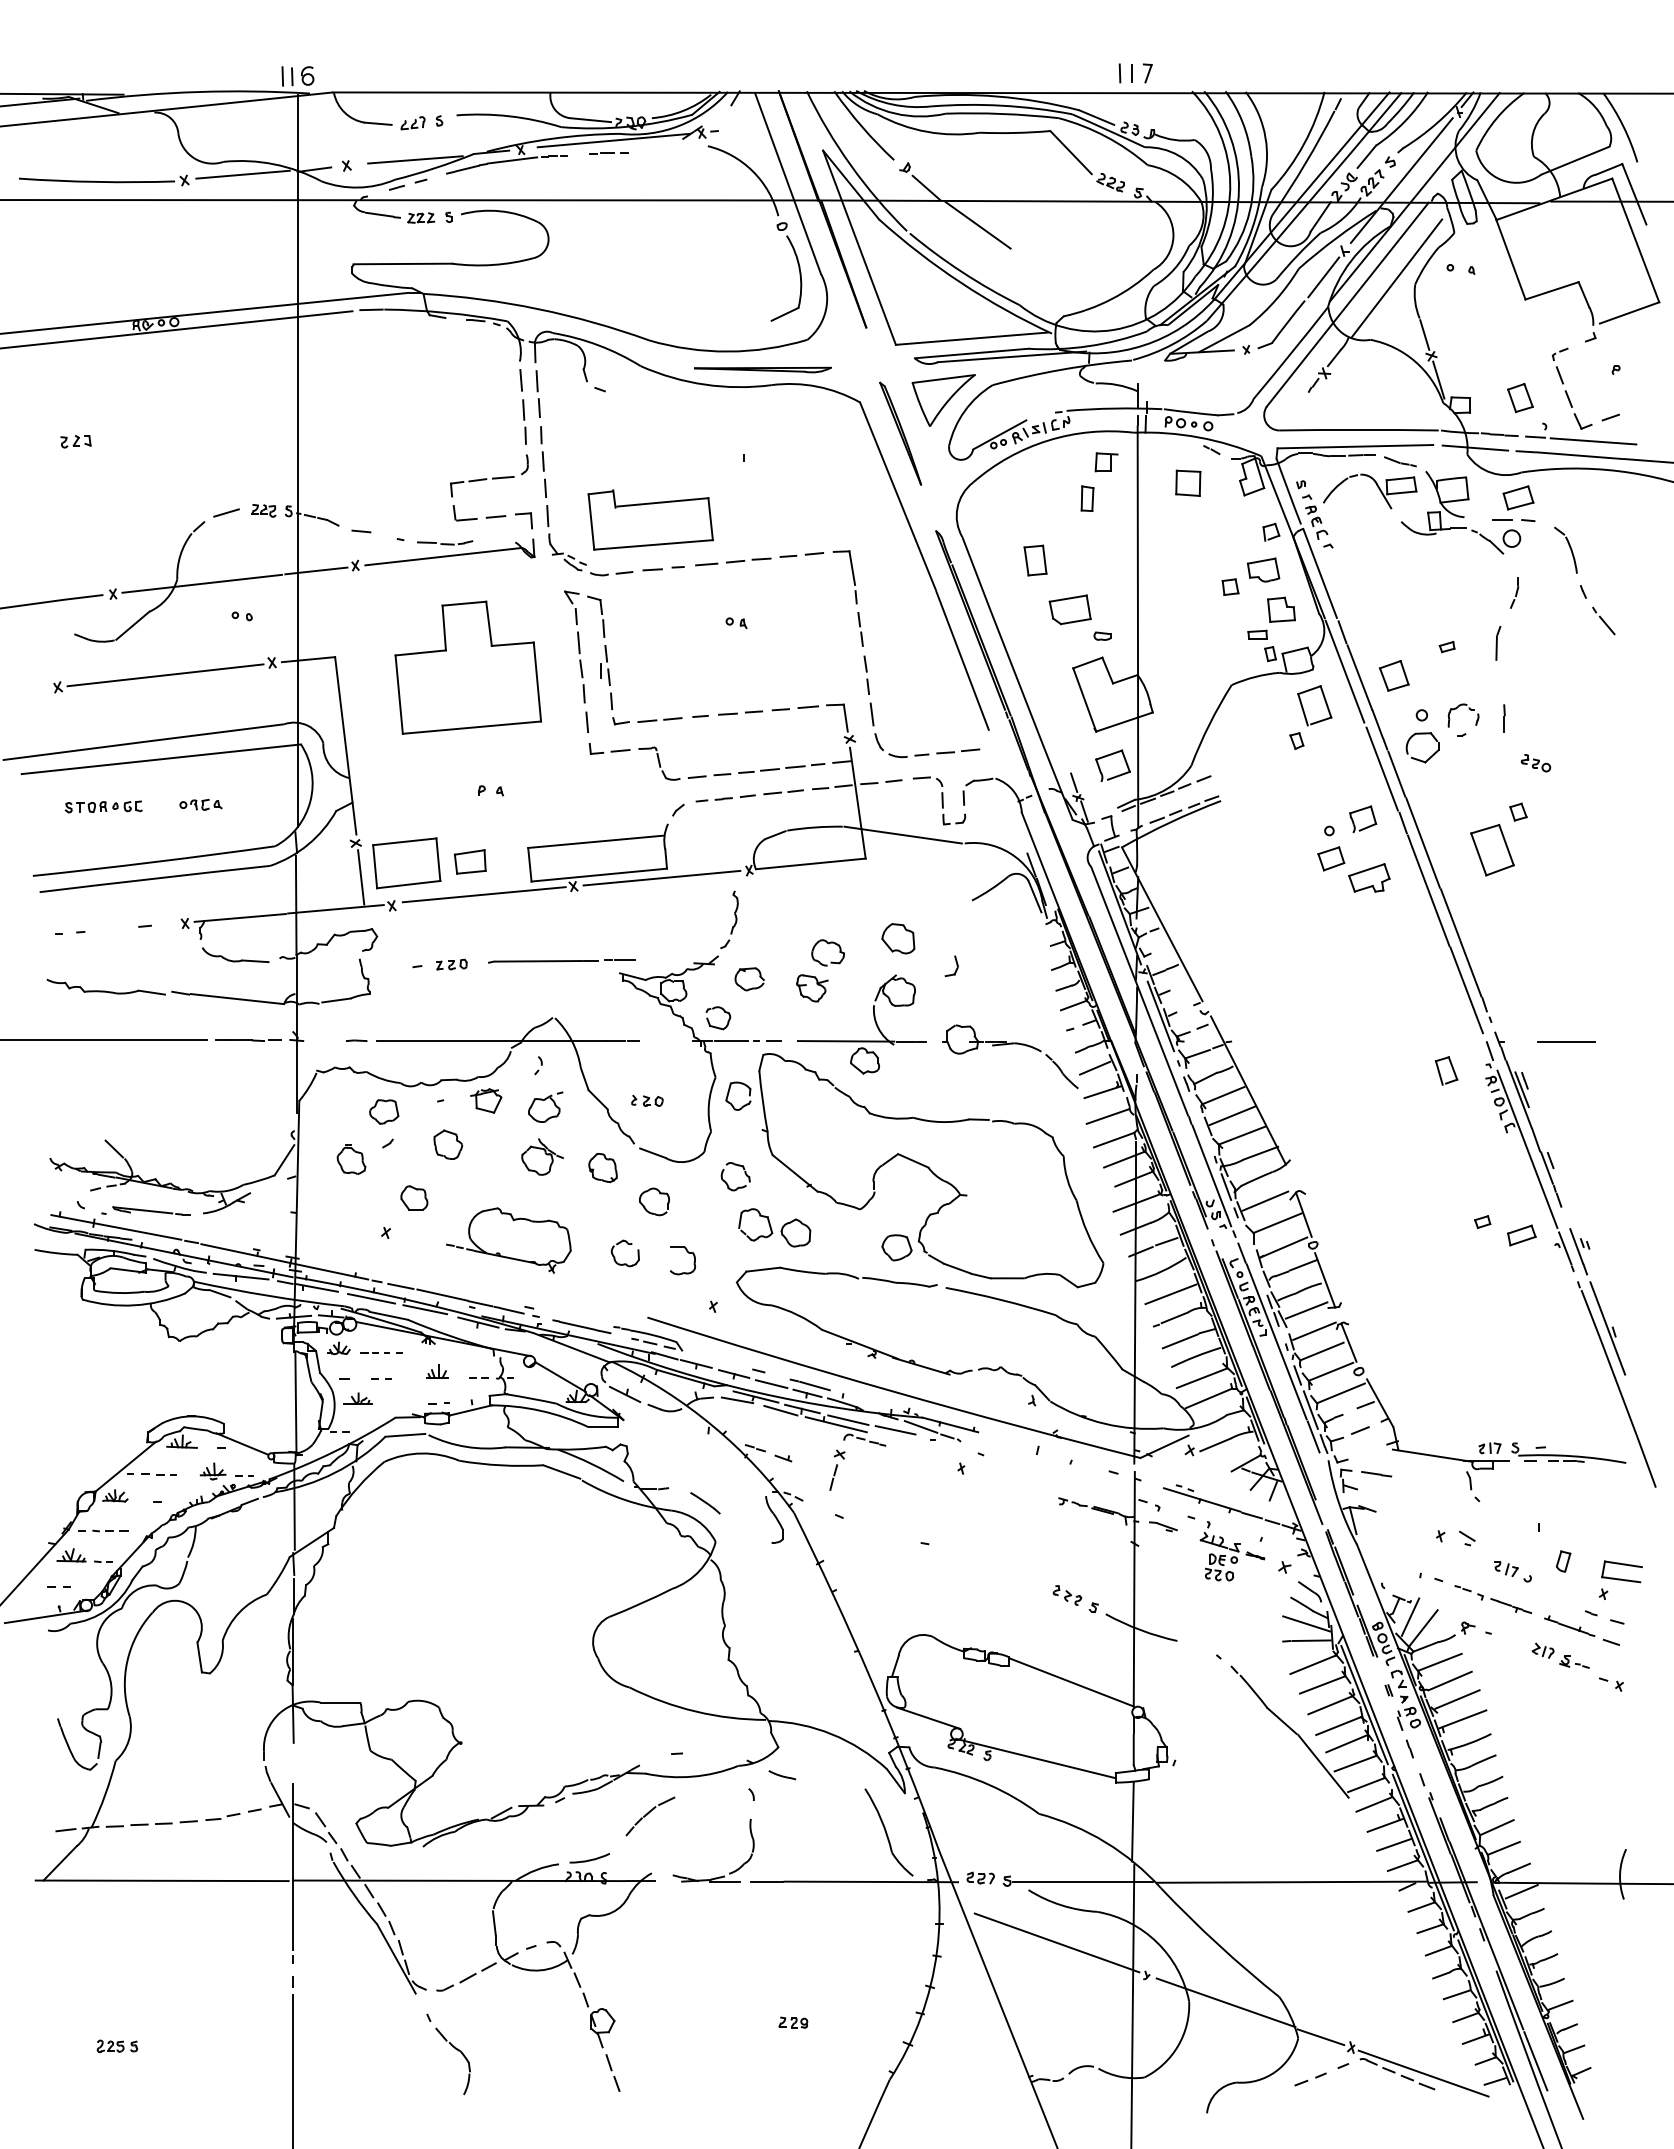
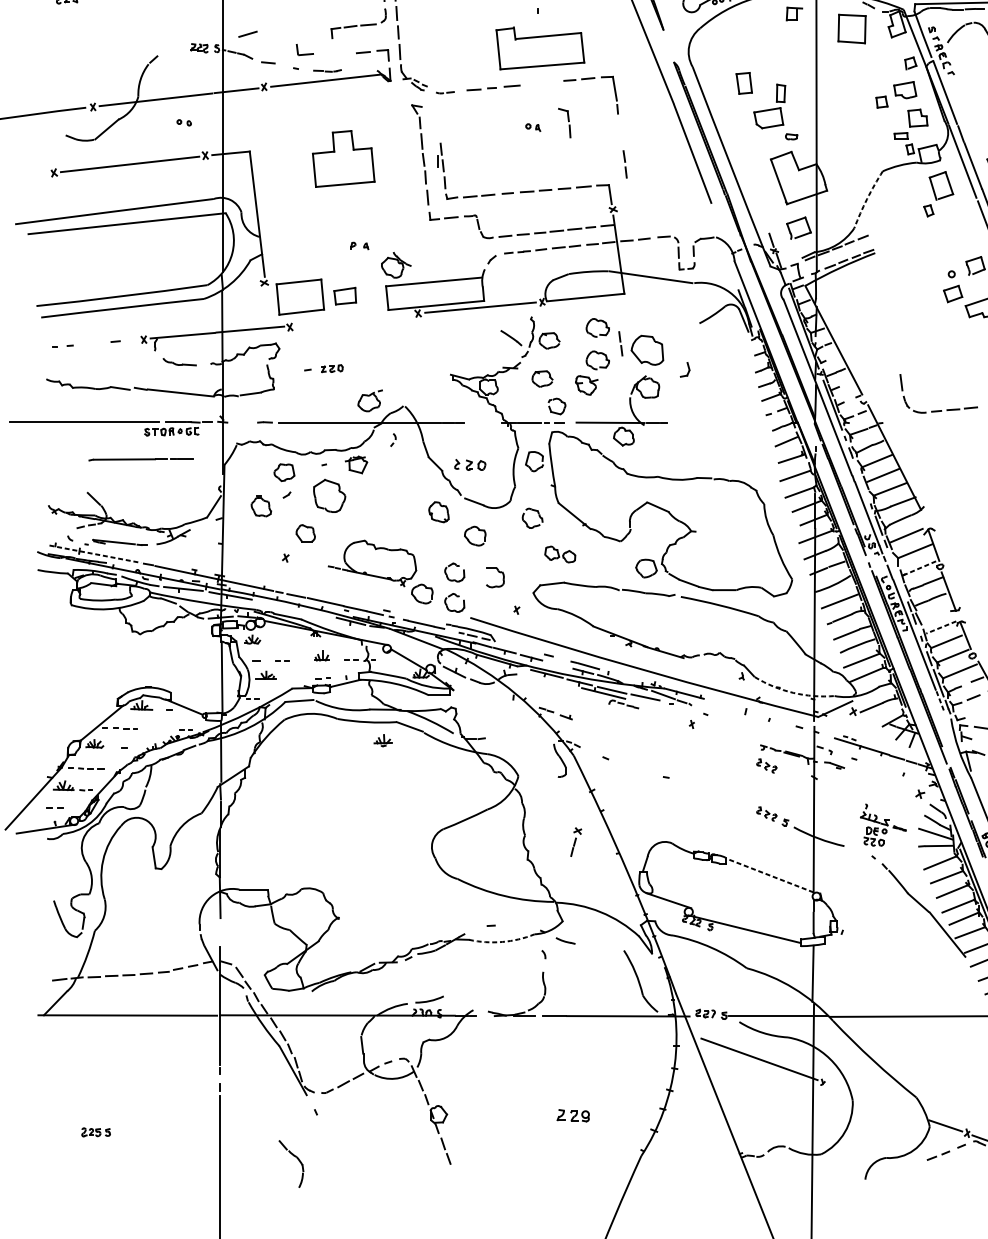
part: (1188, 482) -> (852, 28), size x1.6
part: (1087, 498) -> (780, 93), moved
line: (226, 512) -> (247, 33), moved
part: (464, 513) -> (304, 50), moved
part: (650, 519) -> (540, 48), moved
part: (445, 542) -> (327, 70), size x0.7
line: (745, 560) -> (539, 83), removed
part: (611, 573) -> (444, 92), size x0.6
part: (596, 616) -> (564, 122), moved
line: (860, 627) -> (620, 342), moved
part: (467, 667) -> (343, 158), size x0.6
arc: (1209, 724) -> (867, 199), solid -> dashed
part: (925, 753) -> (939, 410), moved
part: (200, 804) -> (154, 255), removed
part: (103, 806) -> (171, 431), moved
line: (361, 877) -> (268, 307), removed
line: (483, 894) -> (354, 319), removed
part: (828, 898) -> (598, 321), added
part: (759, 925) -> (549, 341), added
part: (898, 938) -> (647, 350), size x1.4
part: (235, 954) -> (179, 361), size x0.7
line: (561, 961) -> (140, 459), moved
part: (716, 1026) -> (555, 412), moved
part: (1010, 1044) -> (726, 425), removed
part: (647, 1100) -> (470, 464), size x1.4
part: (545, 1106) -> (370, 400), moved
part: (448, 1144) -> (329, 495), size x1.6
part: (542, 1156) -> (396, 264), moved
line: (116, 1227) -> (95, 554), solid -> dashed
part: (774, 1227) -> (560, 554), size x0.6
line: (1283, 1247) -> (919, 568), solid -> dashed
part: (584, 1276) -> (425, 588), added
part: (627, 1287) -> (456, 596), added
line: (371, 1298) -> (275, 604), removed
line: (425, 1309) -> (313, 612), removed
line: (1306, 1310) -> (935, 612), removed
line: (1314, 1331) -> (941, 627), solid -> dashed
line: (378, 1352) -> (280, 642), removed
line: (771, 1384) -> (557, 665), removed
line: (737, 1400) -> (533, 676), removed
line: (780, 1410) -> (564, 683), removed
arc: (1104, 1423) -> (792, 692), solid -> dashed
line: (1313, 1437) -> (940, 702), solid -> dashed
part: (837, 1469) -> (576, 841), moved
part: (212, 1471) -> (382, 740), moved
line: (705, 1503) -> (511, 338), moved
part: (1067, 1527) -> (766, 766), added
part: (1232, 1551) -> (883, 825), moved
line: (1071, 1682) -> (769, 875), solid -> dashed
arc: (692, 1776) -> (502, 941), solid -> dashed
part: (650, 1816) -> (472, 970), removed
line: (1225, 2002) -> (878, 1101), removed
part: (793, 2022) -> (573, 1115), size x1.6
part: (458, 2051) -> (295, 1157), moved

